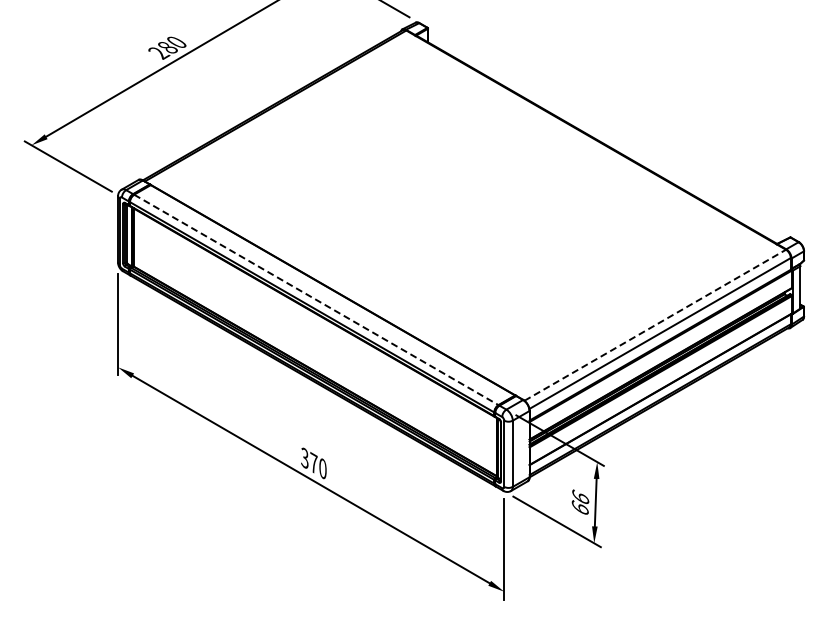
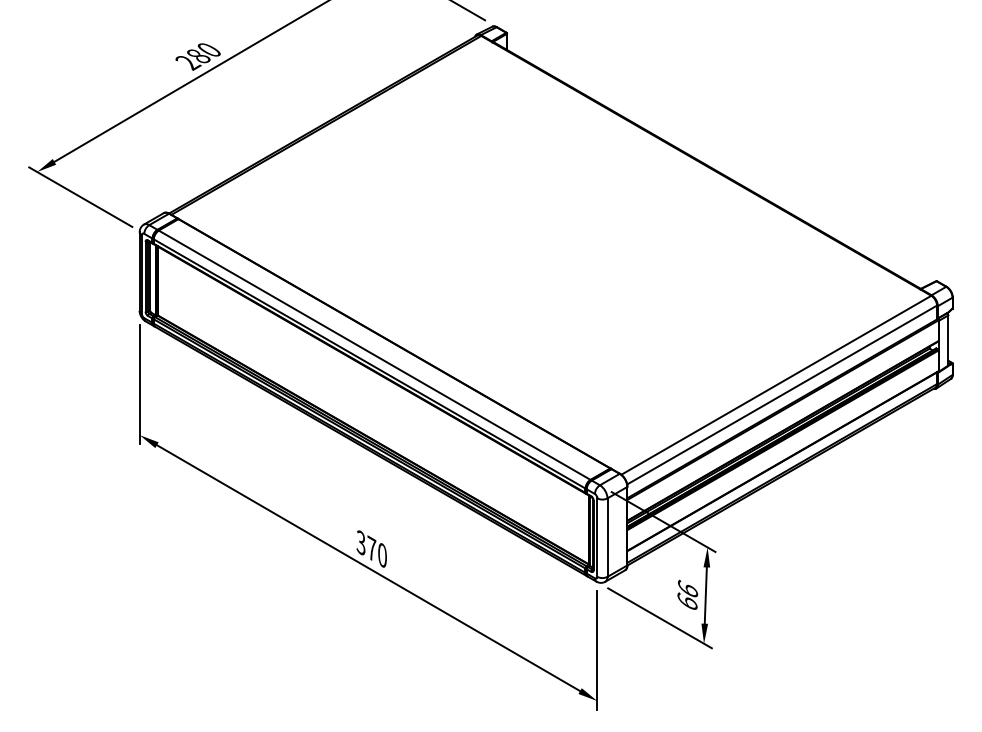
line: (316, 300) -> (374, 355), dashed -> solid
line: (655, 325) -> (776, 385), dashed -> solid

